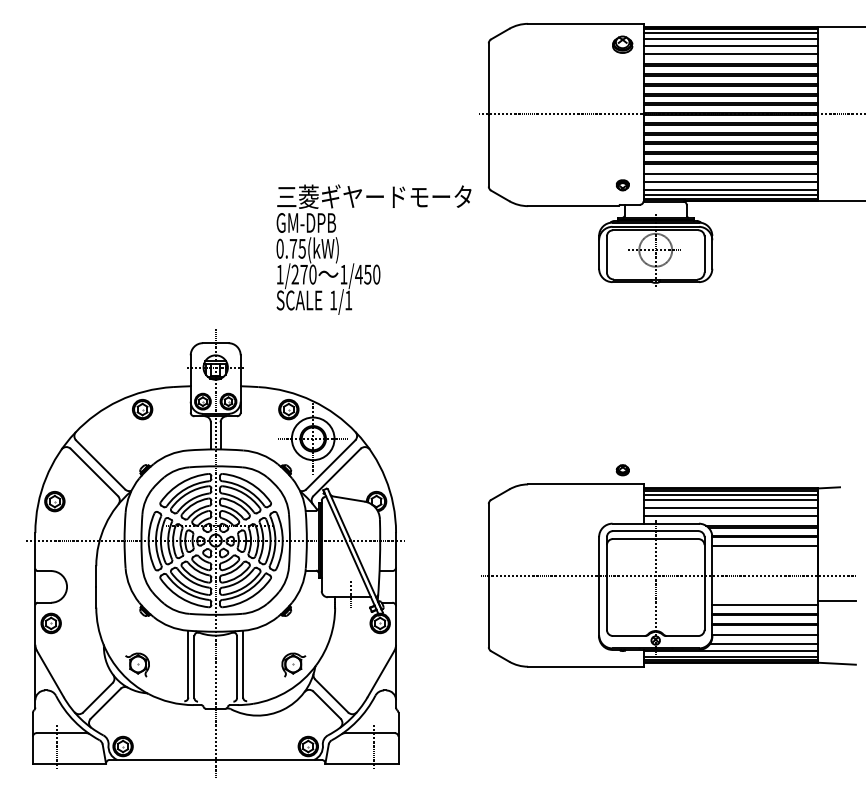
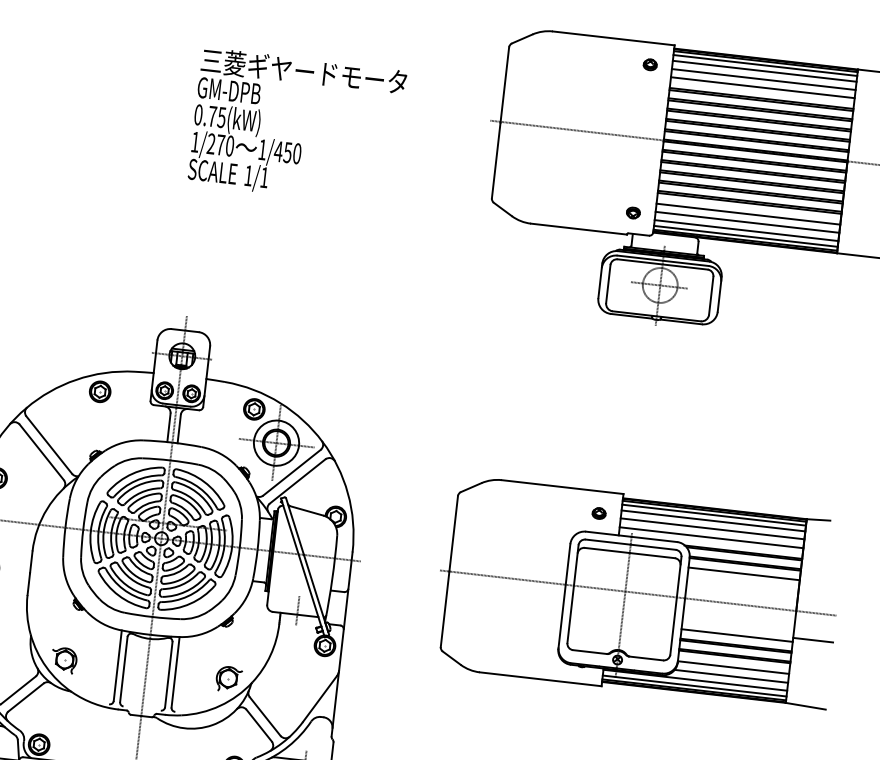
part: (622, 44) -> (649, 64), size x0.62
text: (373, 249) -> (296, 126), moved
part: (668, 575) -> (638, 593), moved

